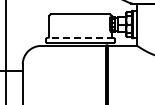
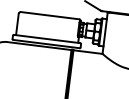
line: (79, 38) -> (46, 39), dashed -> solid

